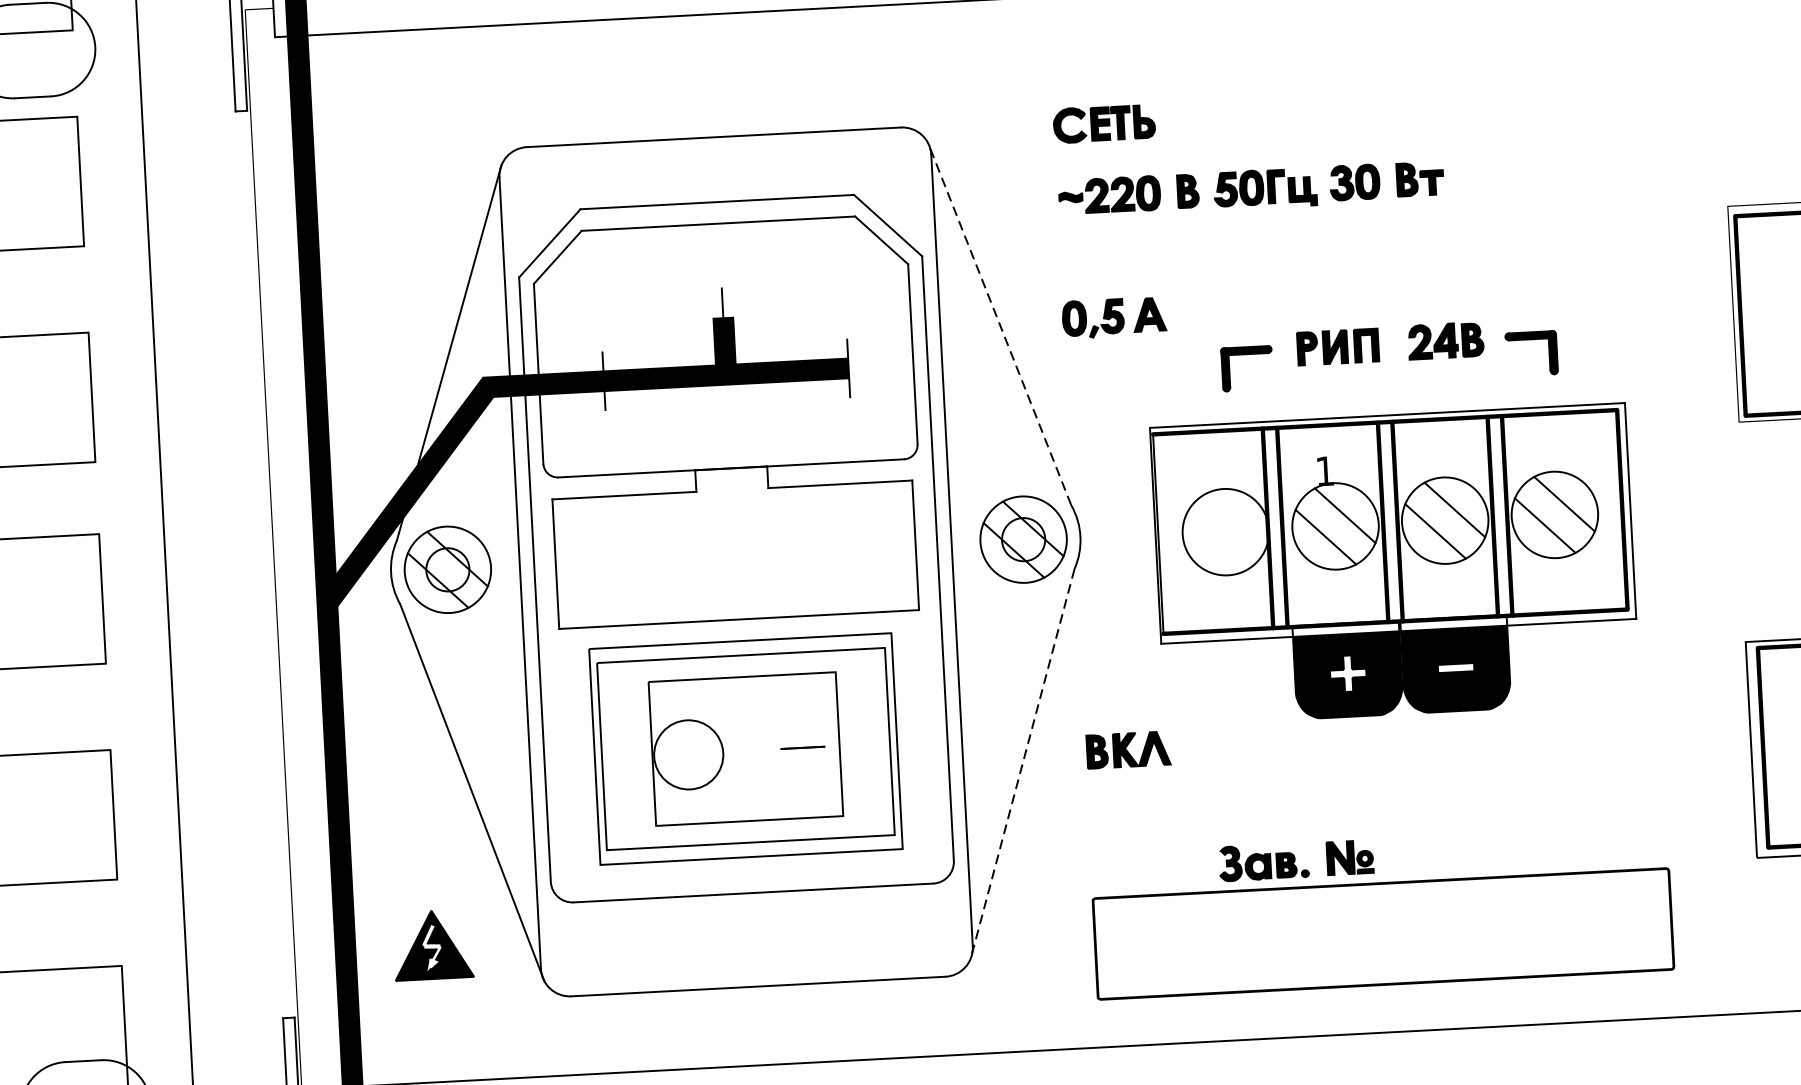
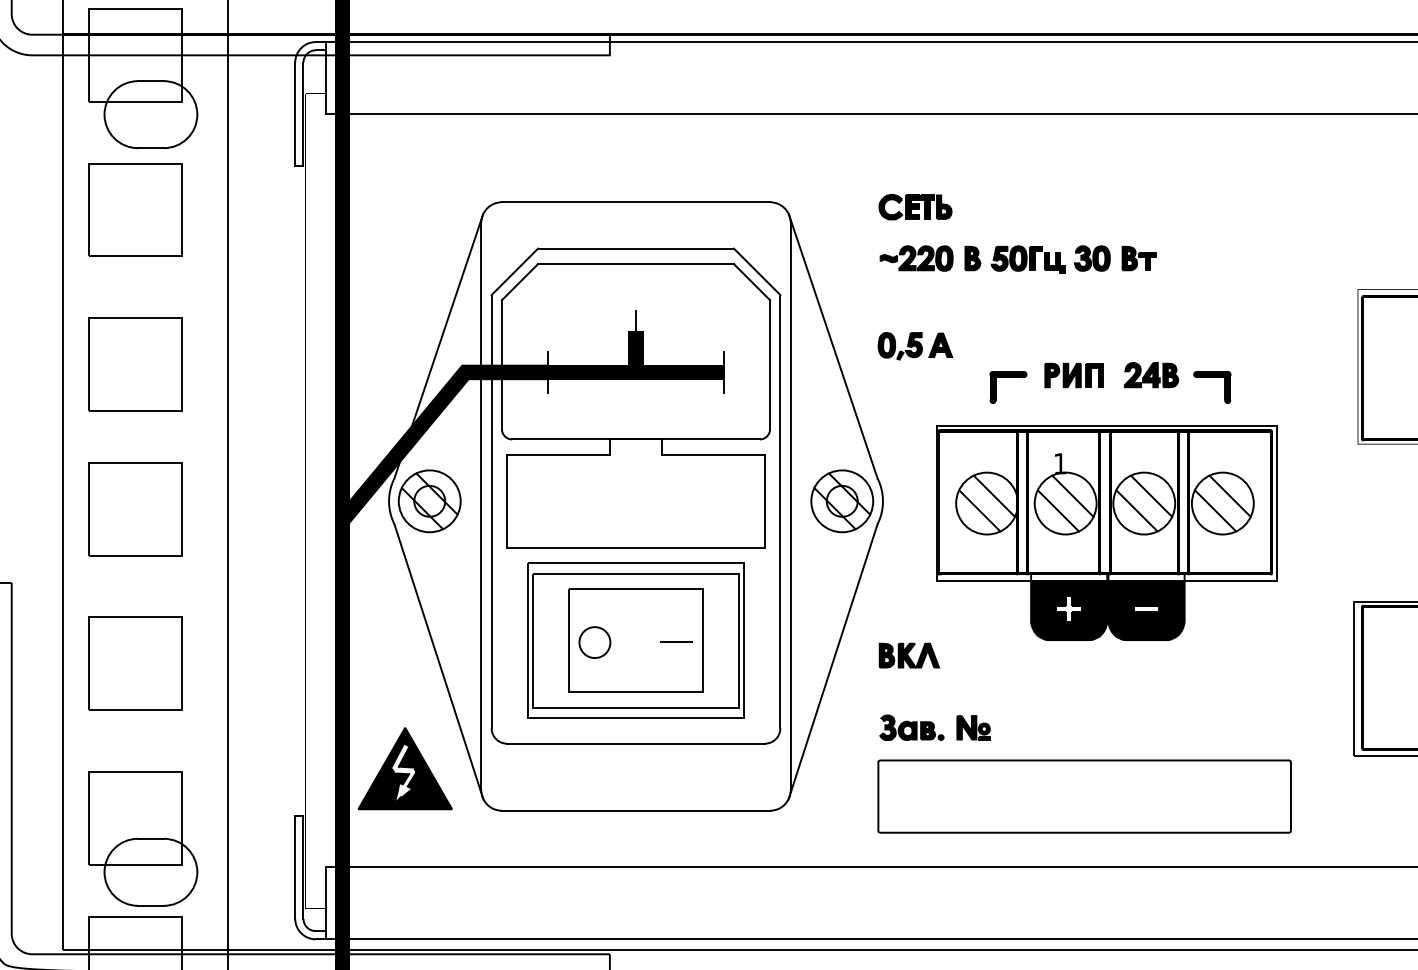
line: (999, 322) -> (833, 345), dashed -> solid
line: (1235, 520) -> (994, 495), added
line: (1215, 542) -> (979, 510), added
circle: (688, 754) -> (594, 642), size x0.62
line: (1021, 765) -> (832, 662), dashed -> solid
part: (1295, 860) -> (934, 727), moved
part: (432, 944) -> (404, 768), size x1.67

